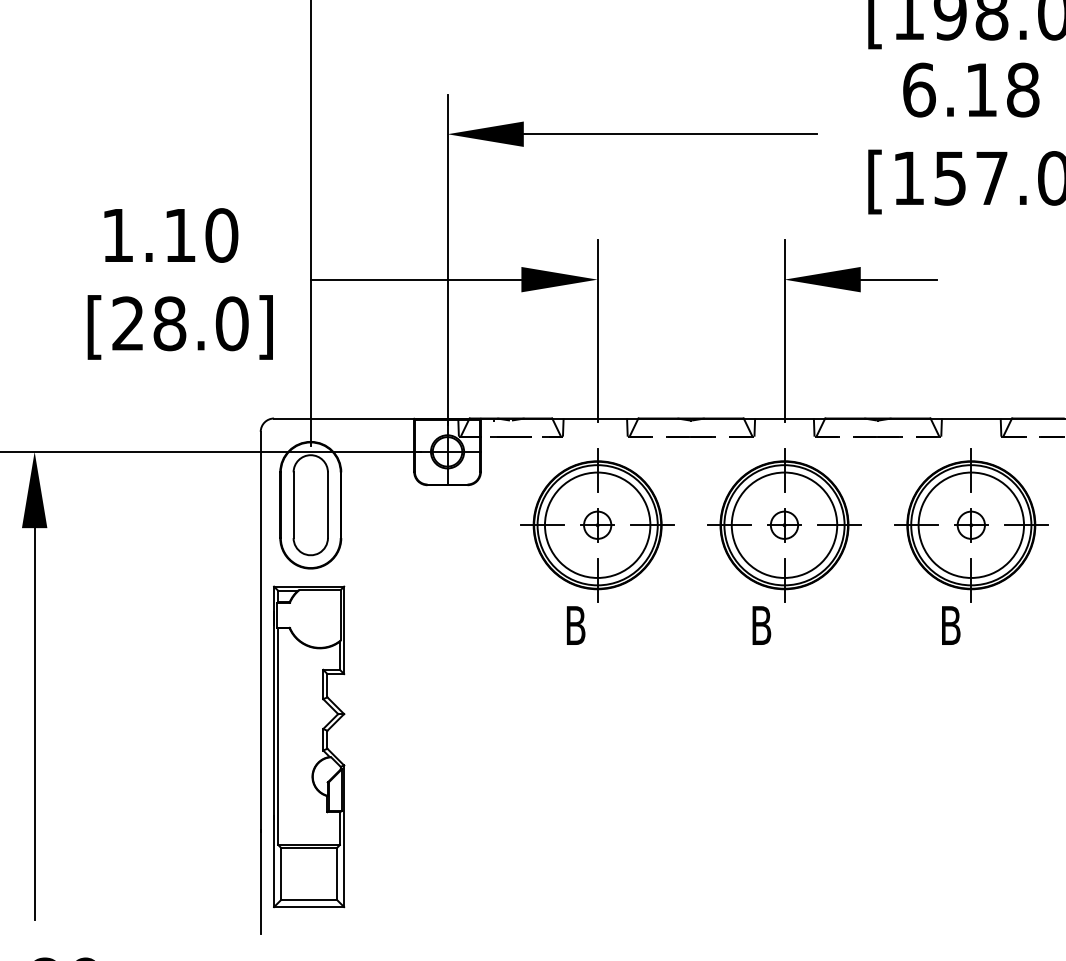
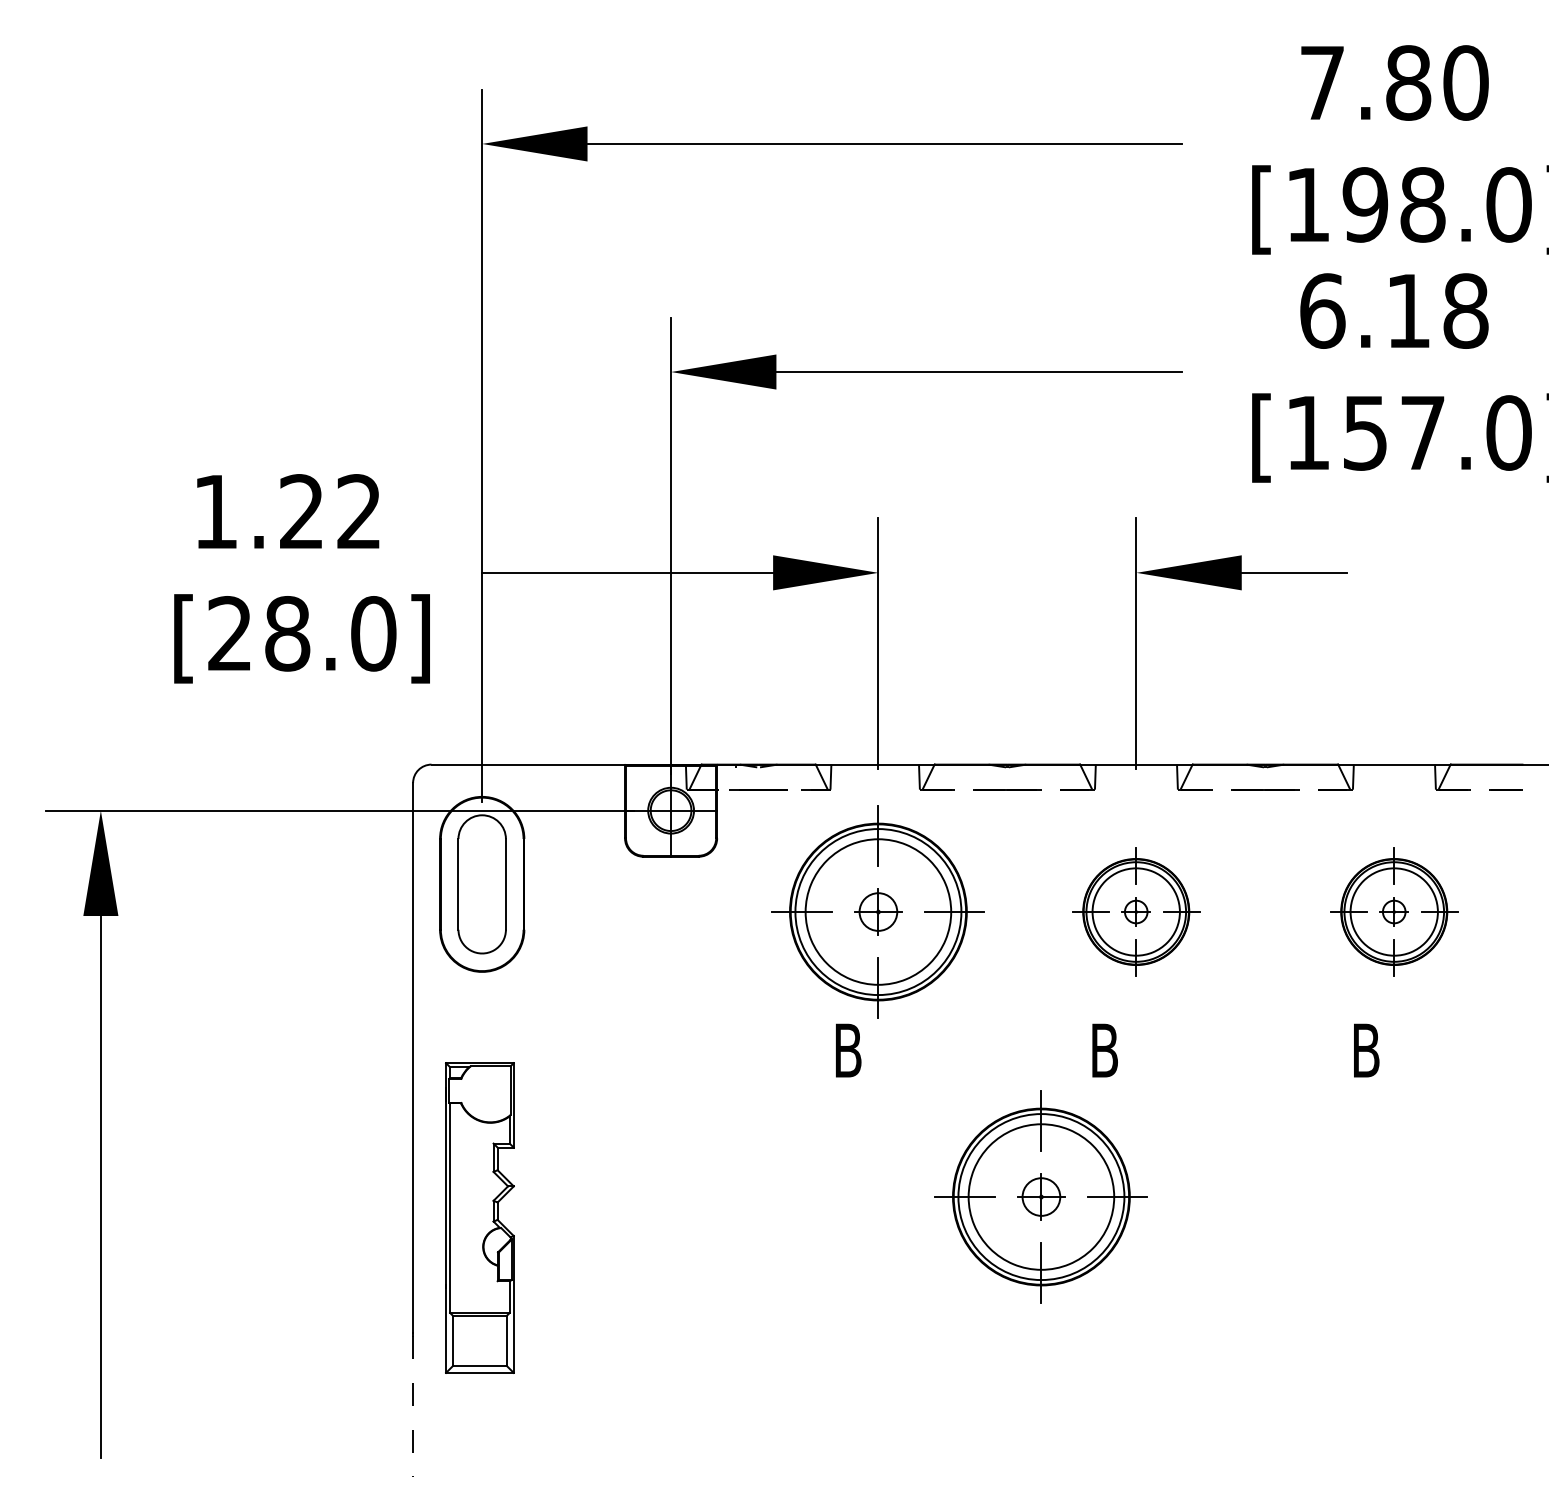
text: (201, 235) -> (331, 511), 1.10 -> 1.22
part: (783, 524) -> (1135, 911), size x0.6
part: (970, 524) -> (1393, 911), size x0.6
part: (715, 731) -> (1040, 1196), added
part: (308, 746) -> (479, 1217), size x0.7
line: (261, 883) -> (413, 1406), solid -> dashed

